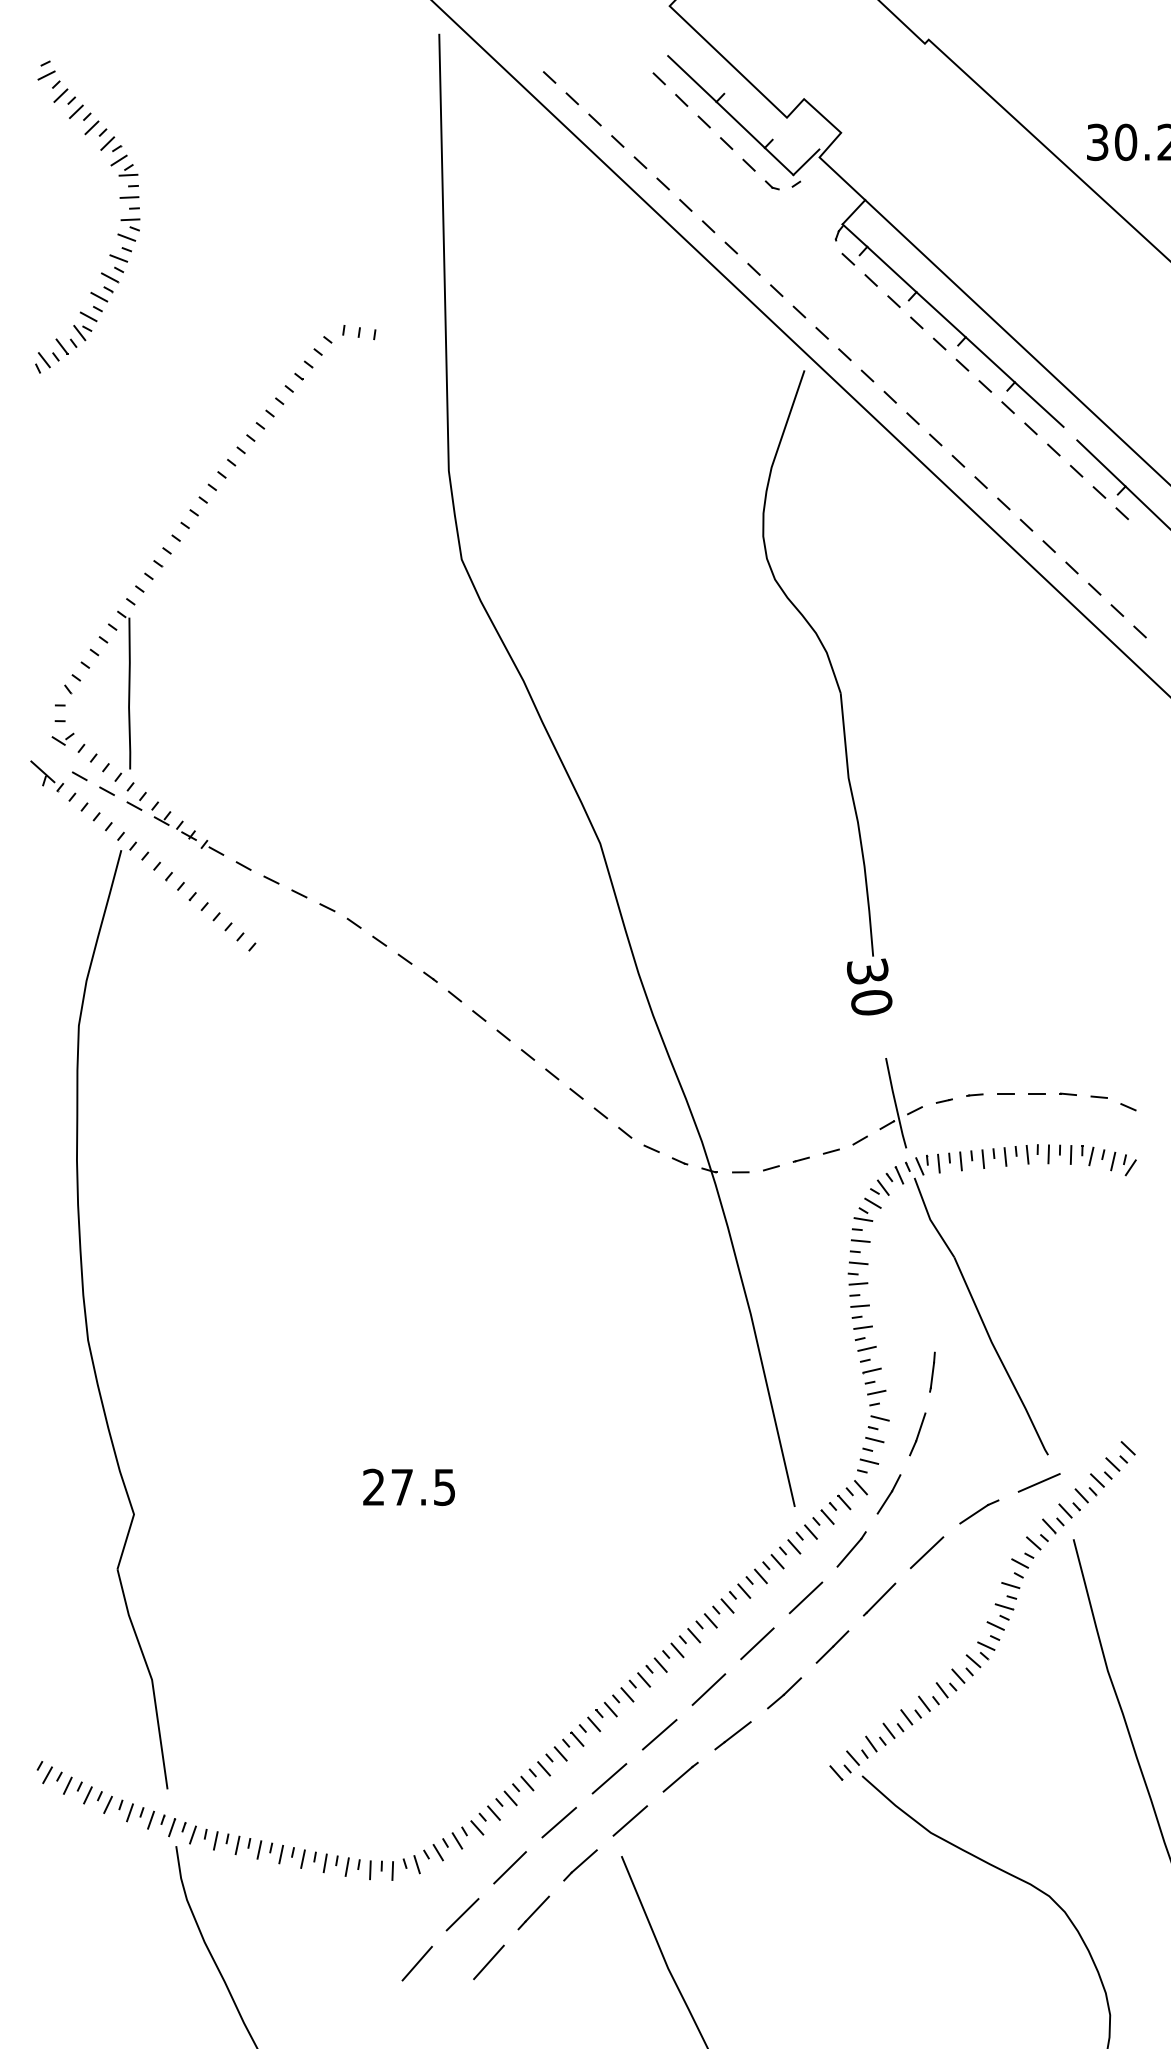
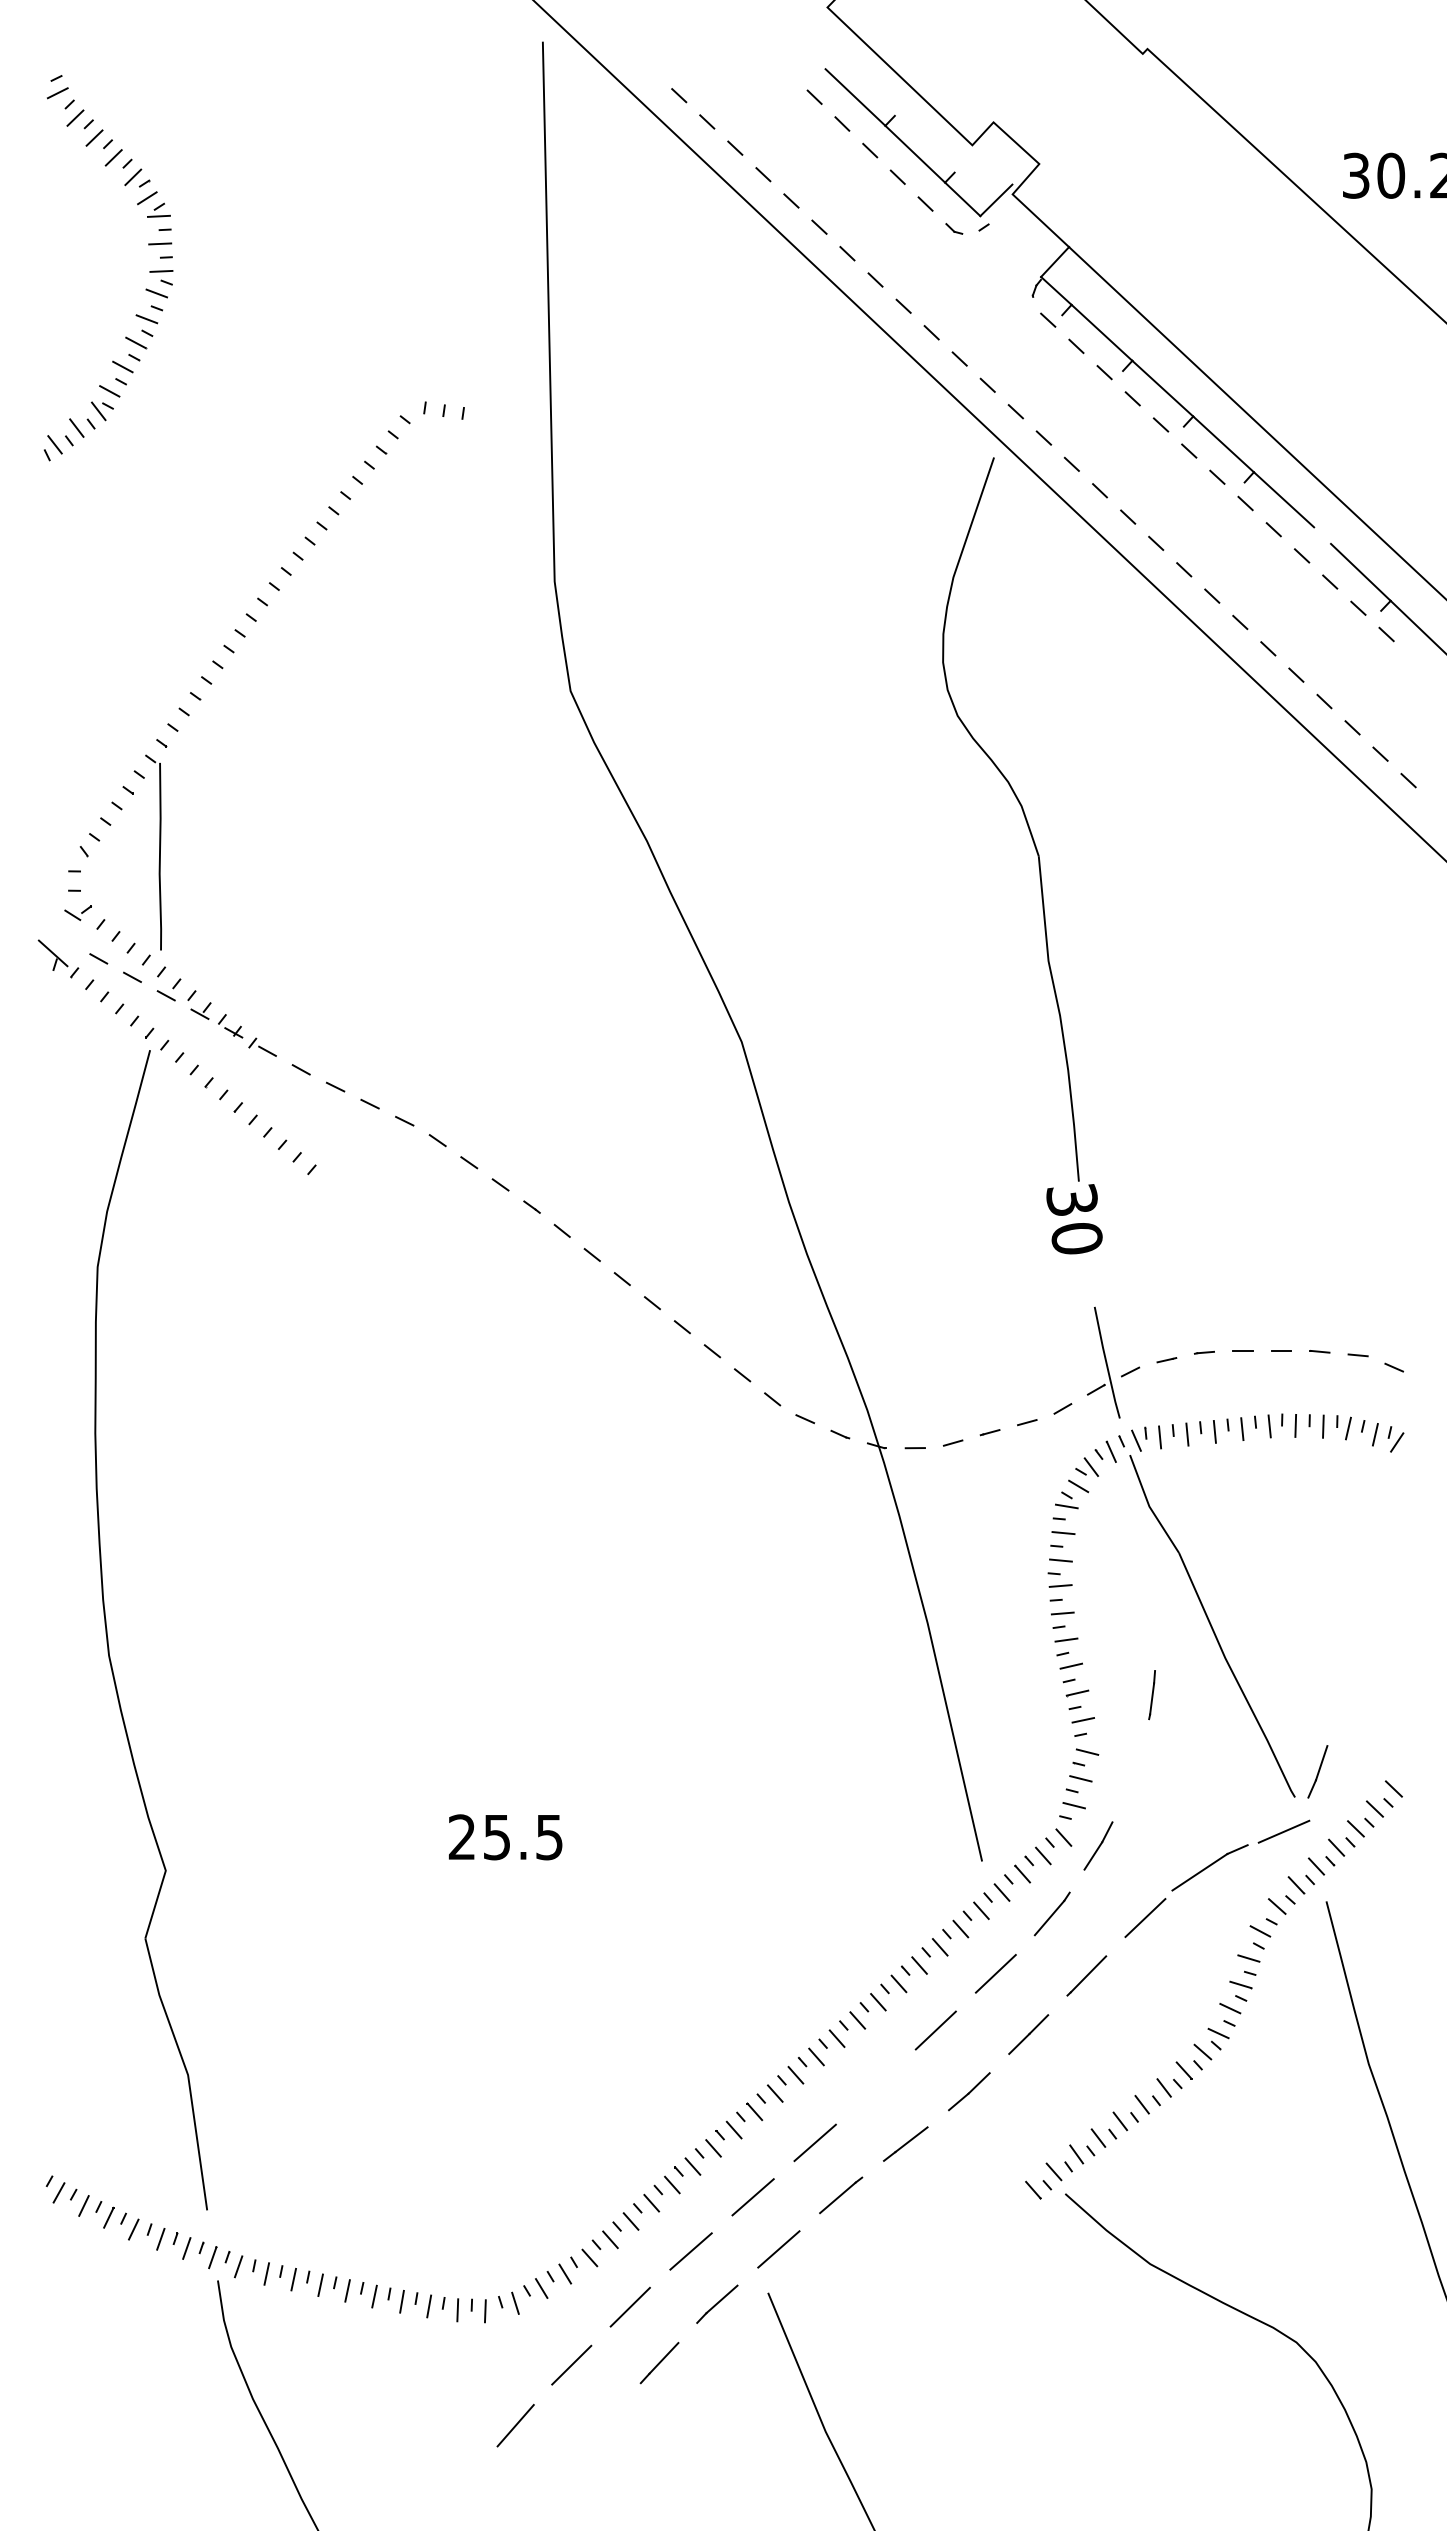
part: (917, 1434) -> (1317, 1771), moved
text: (401, 1487) -> (496, 1837), 27.5 -> 25.5
part: (978, 1511) -> (1209, 1867), size x1.6
line: (708, 1689) -> (875, 2087), removed
line: (488, 1961) -> (603, 2423), removed

